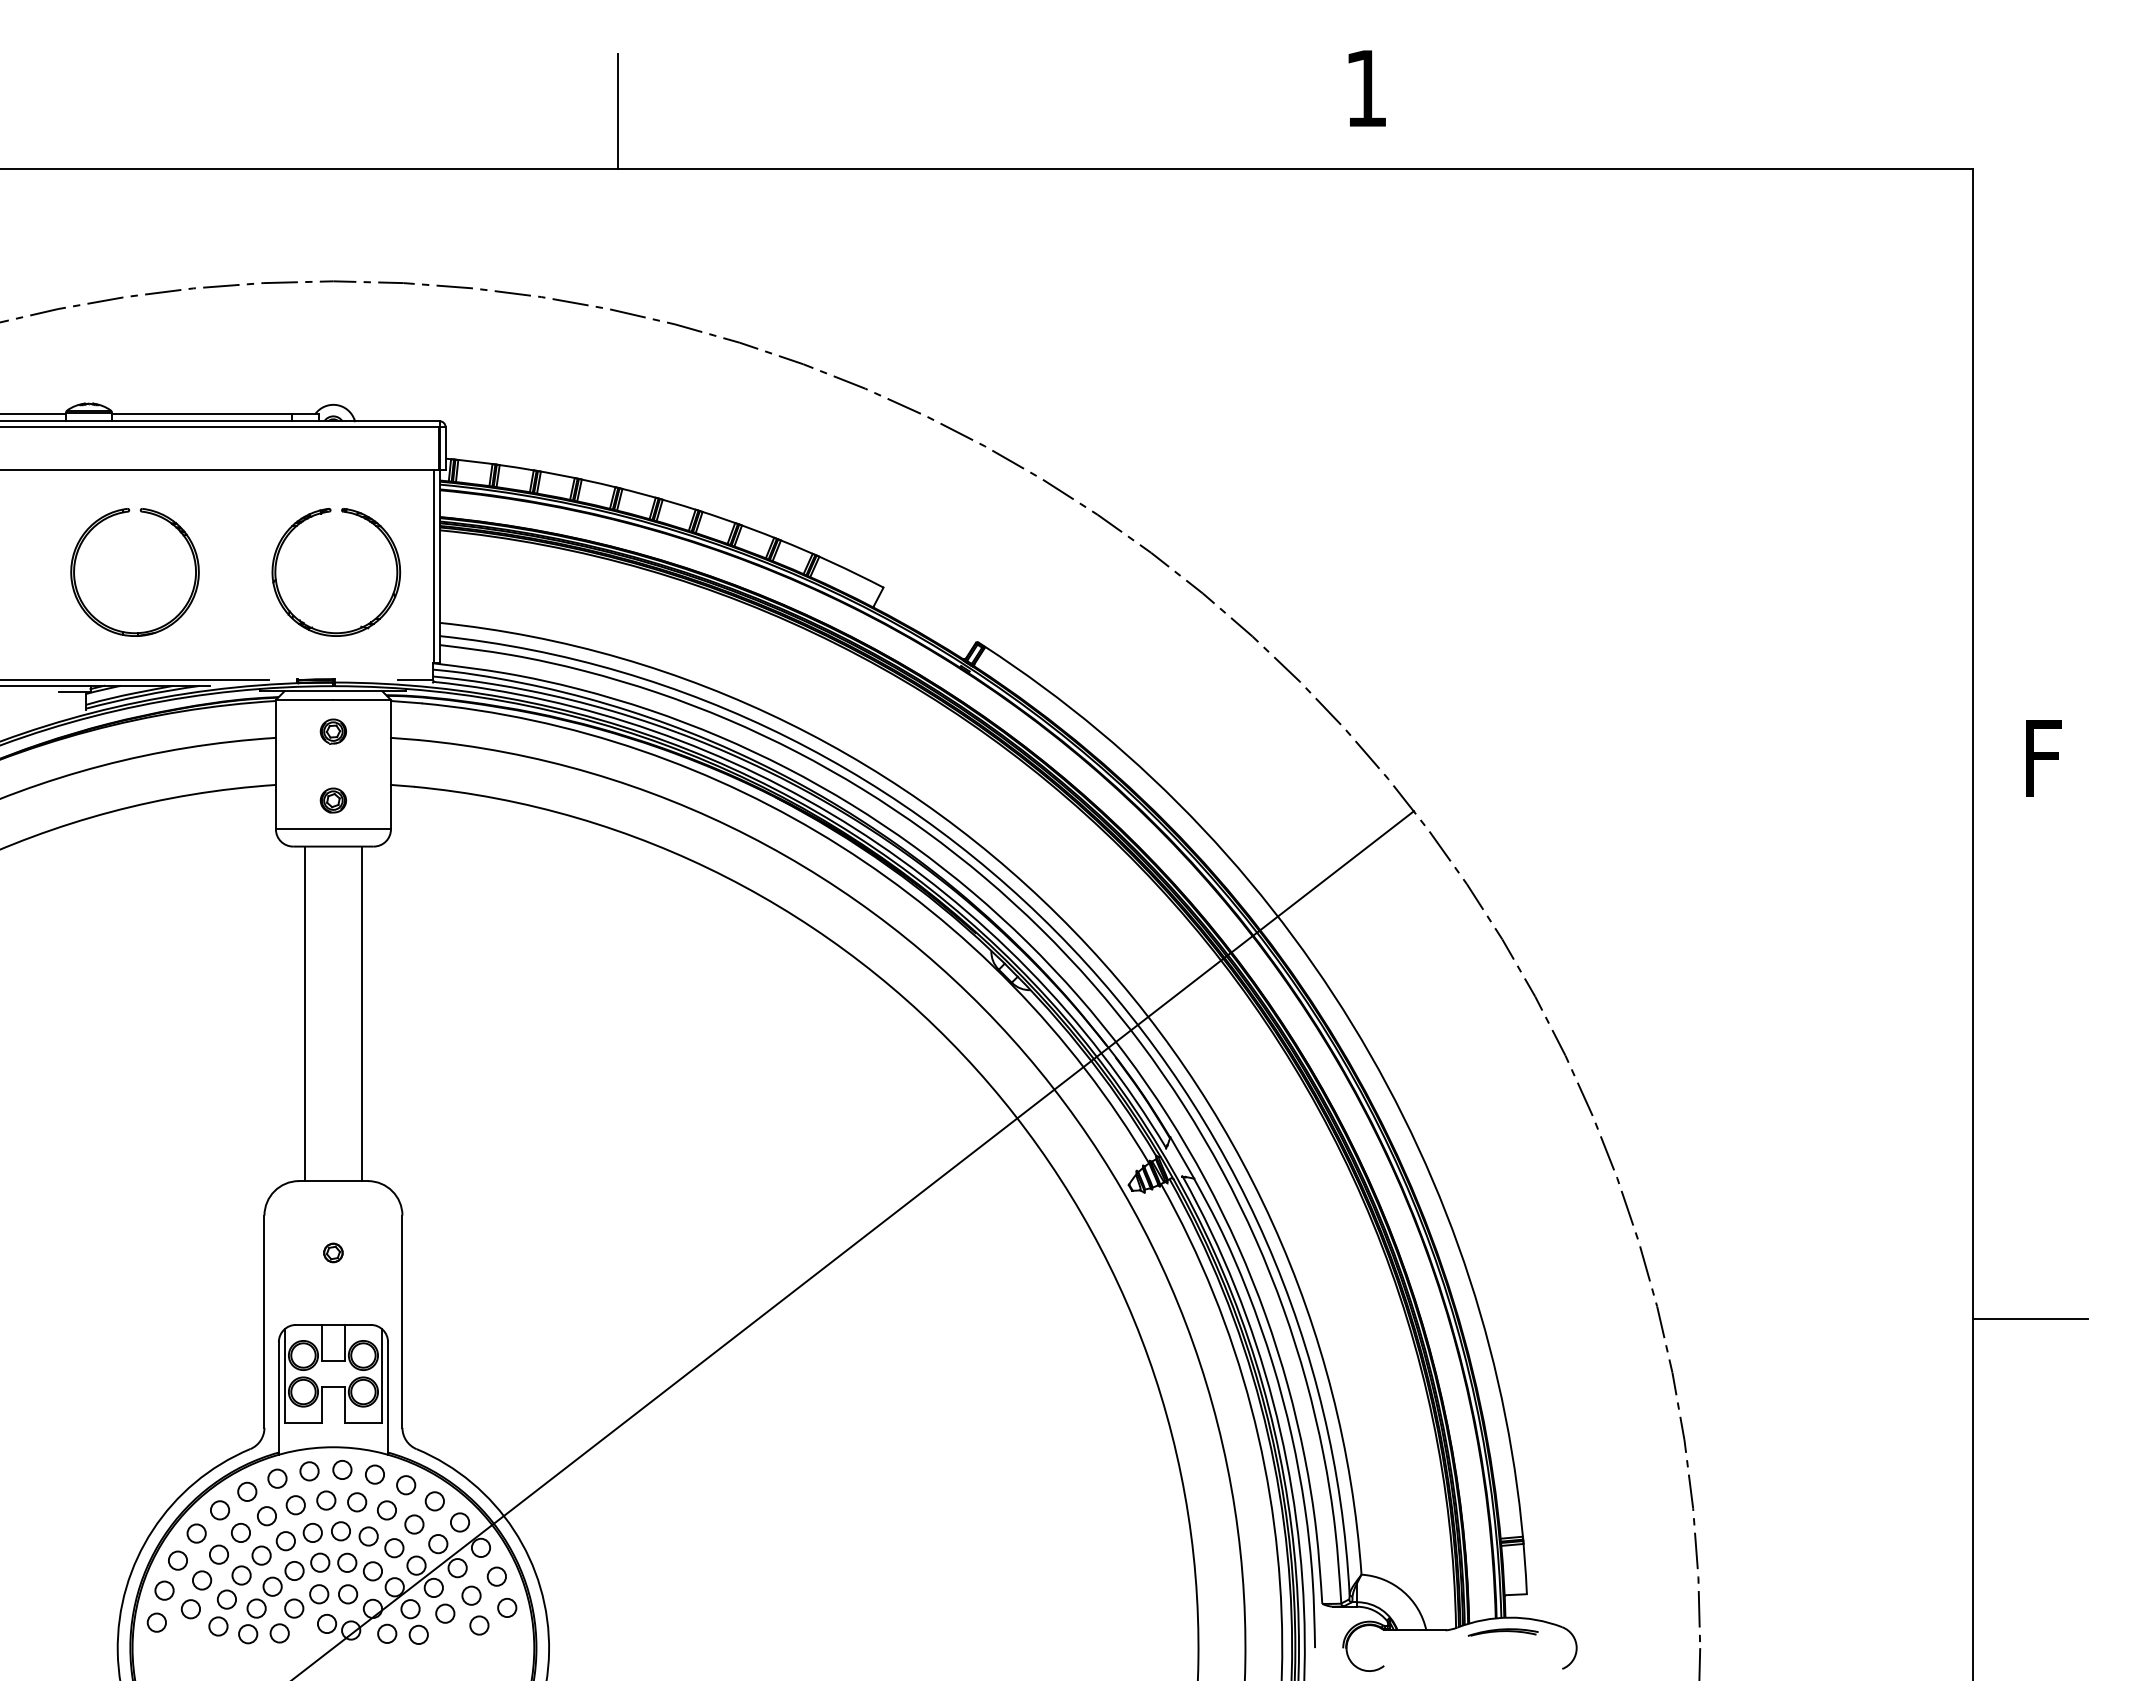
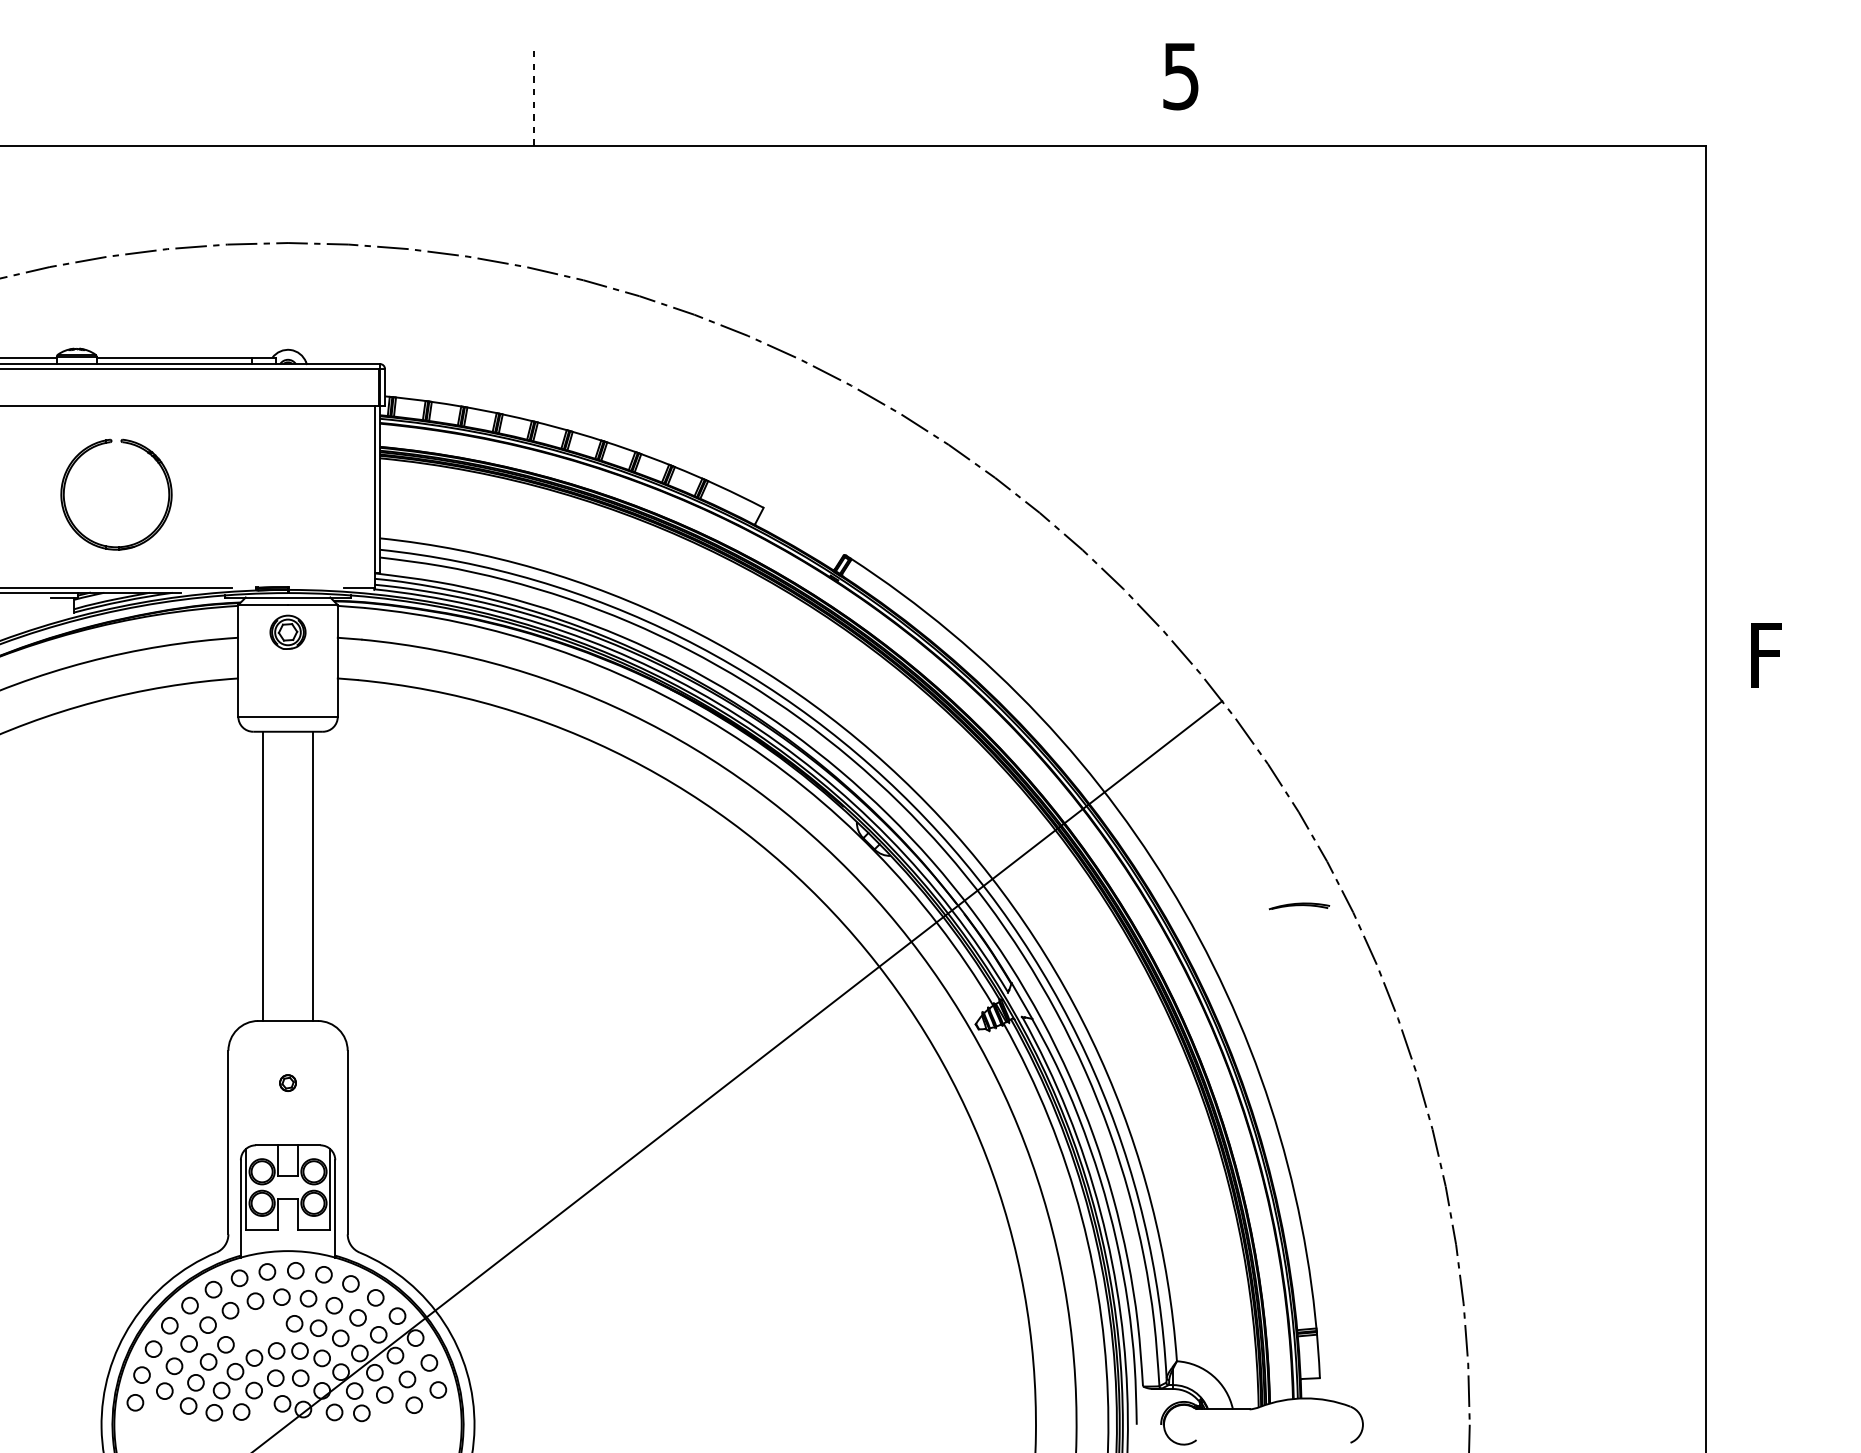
text: (1365, 88) -> (1180, 76), 1 -> 5
line: (617, 111) -> (533, 96), solid -> dashed
part: (360, 625) -> (311, 540), removed
part: (333, 731) -> (288, 632), size x1.6
part: (333, 800) -> (288, 691), removed
line: (2030, 1319) -> (1755, 1140), removed
part: (298, 1536) -> (257, 1328), removed
part: (1502, 1632) -> (1298, 906), moved

